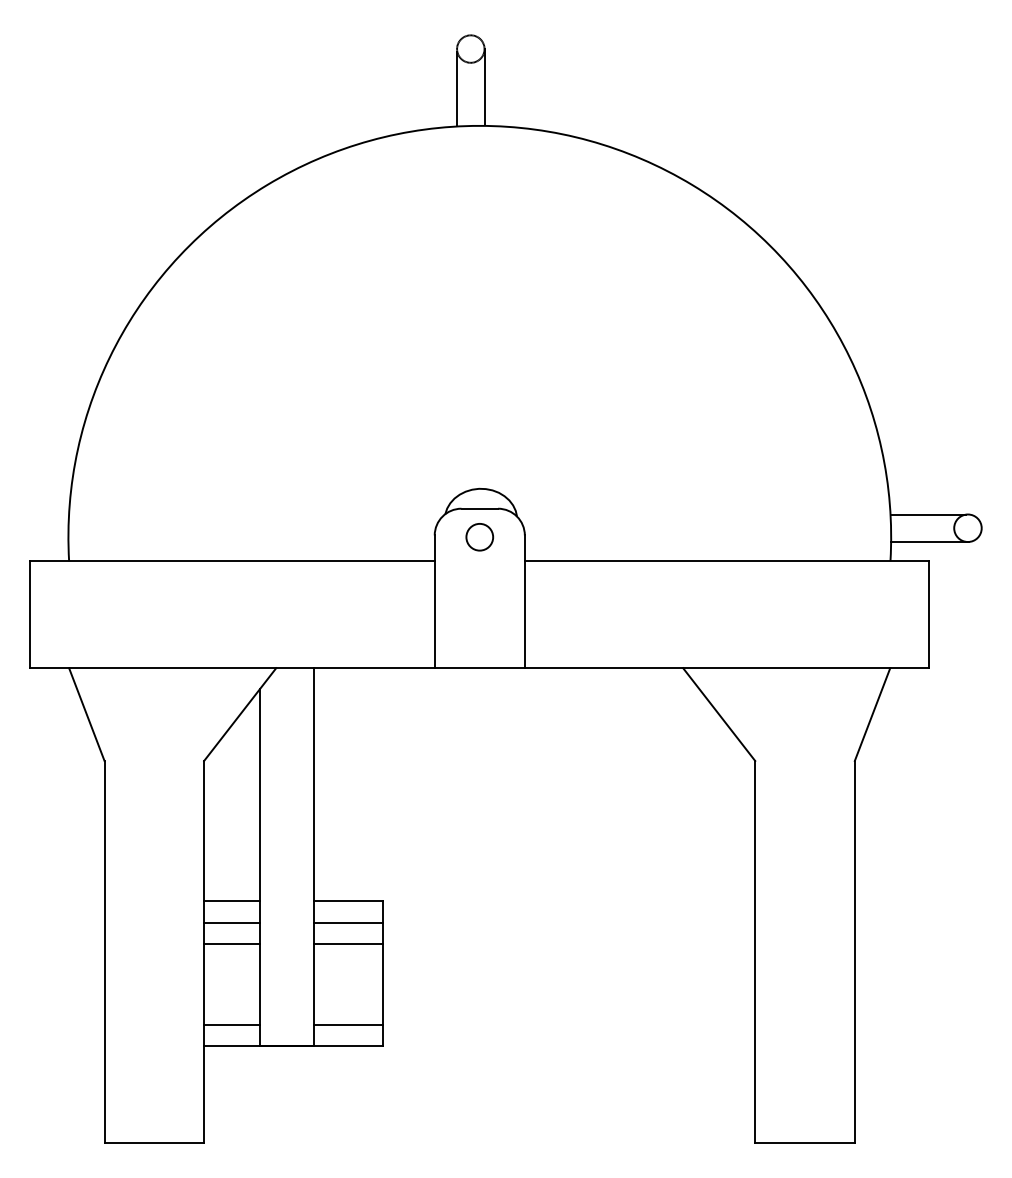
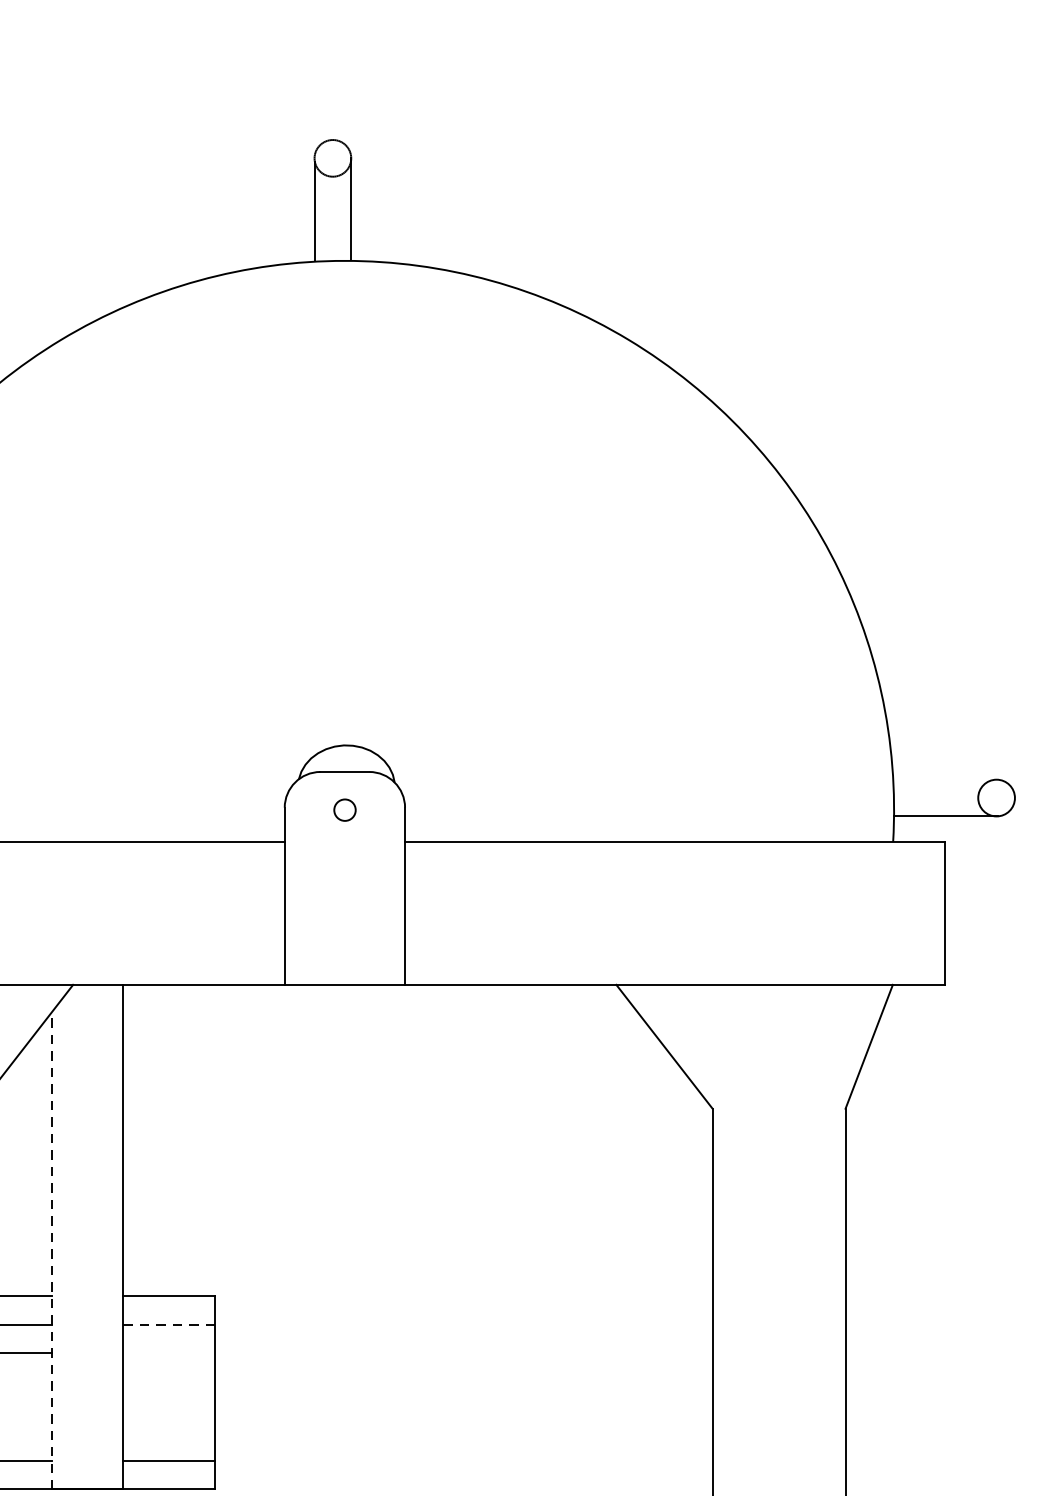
line: (928, 514) -> (943, 779), removed
circle: (479, 537) -> (344, 810), size x0.6
line: (260, 867) -> (52, 1250), solid -> dashed
line: (348, 922) -> (169, 1324), solid -> dashed
line: (347, 944) -> (168, 1353), removed

